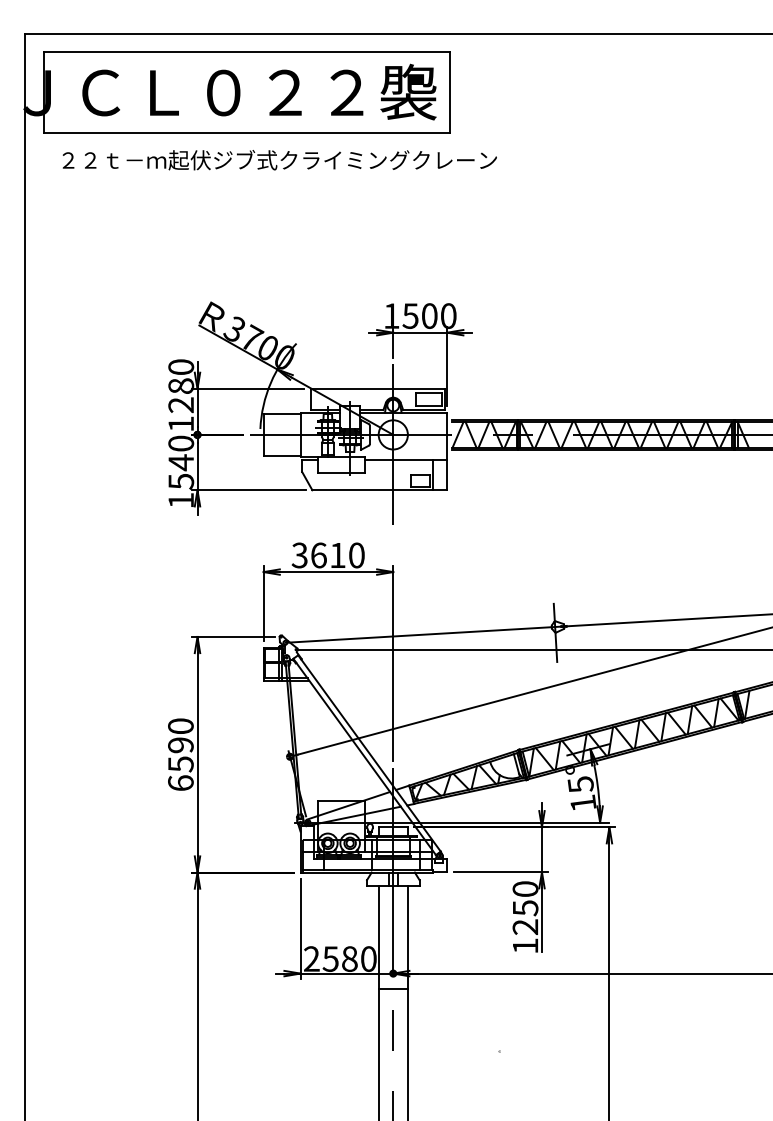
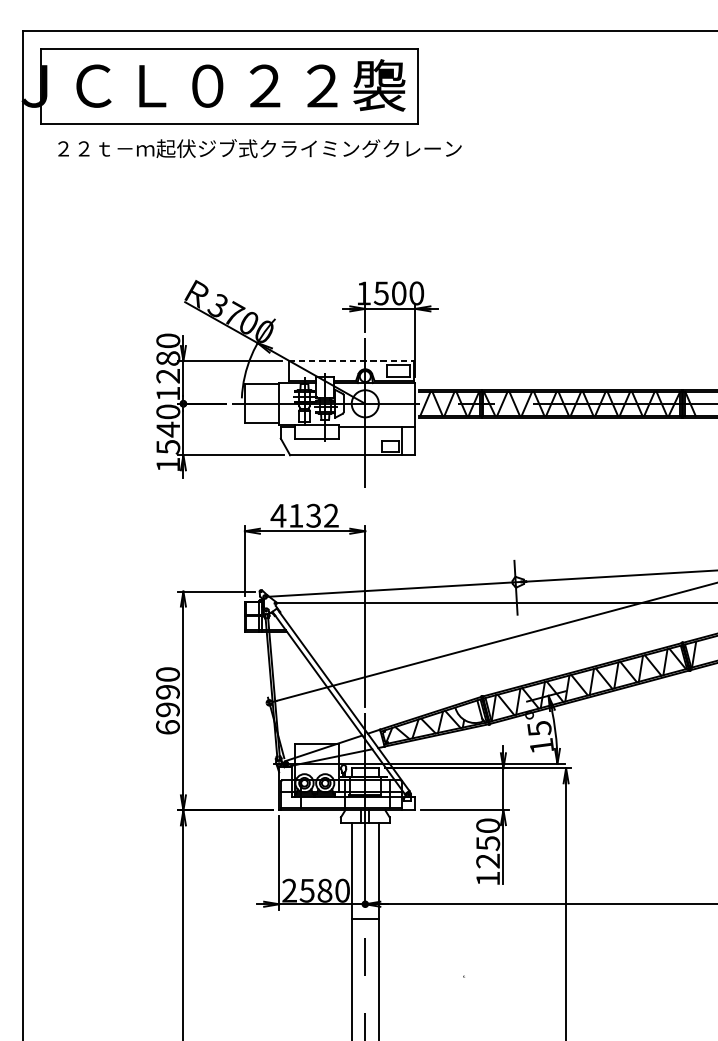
line: (378, 388) -> (351, 360), solid -> dashed
text: (327, 555) -> (304, 515), 3610 -> 4132
text: (180, 764) -> (167, 710), 6590 -> 6990

